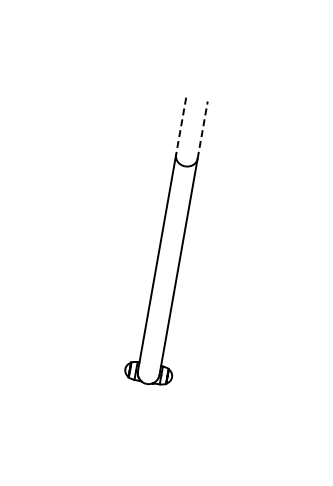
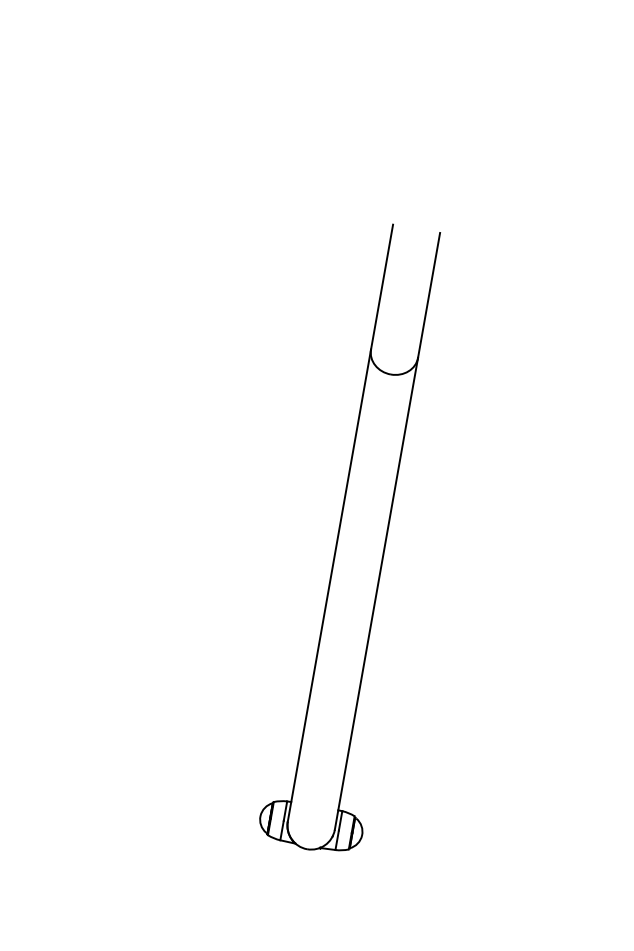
line: (181, 126) -> (382, 287), dashed -> solid
line: (202, 129) -> (428, 294), dashed -> solid

